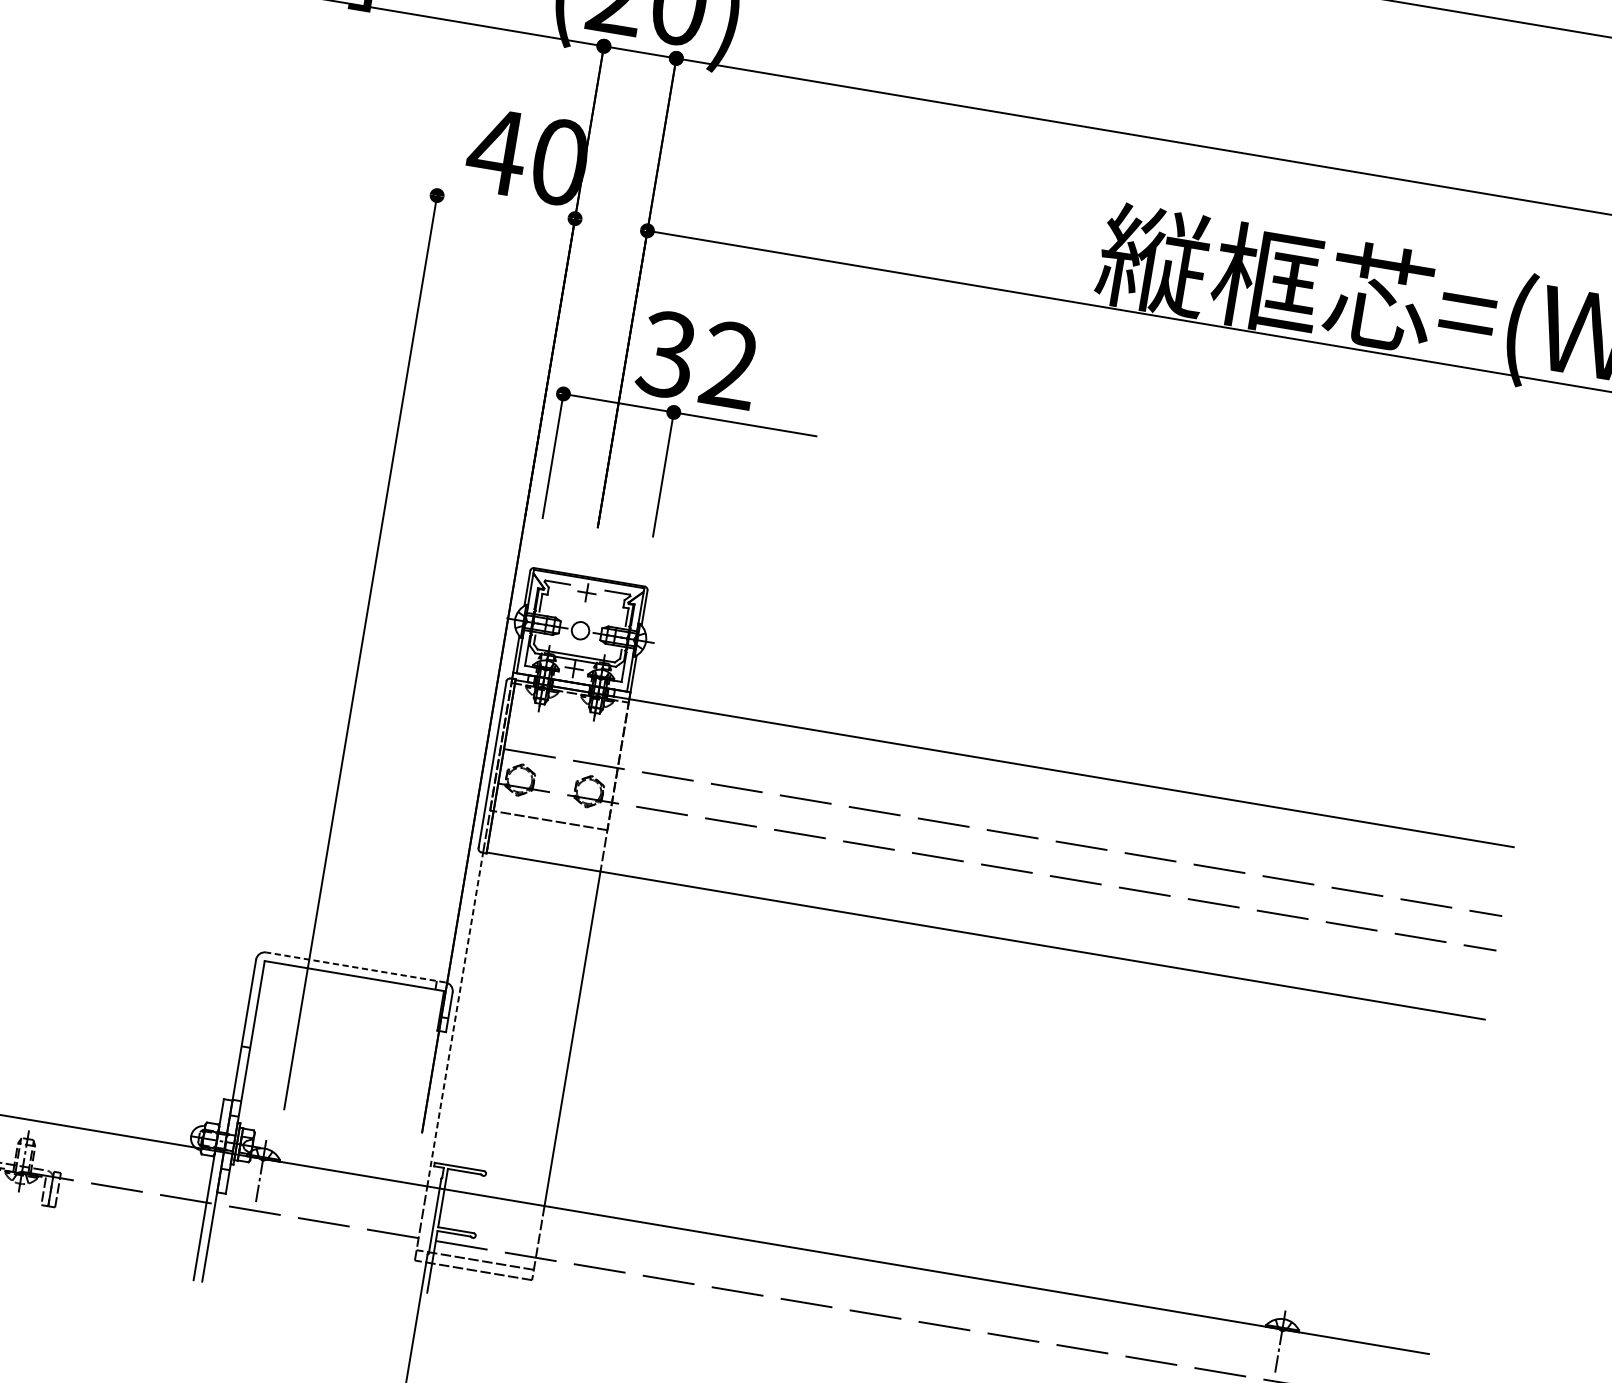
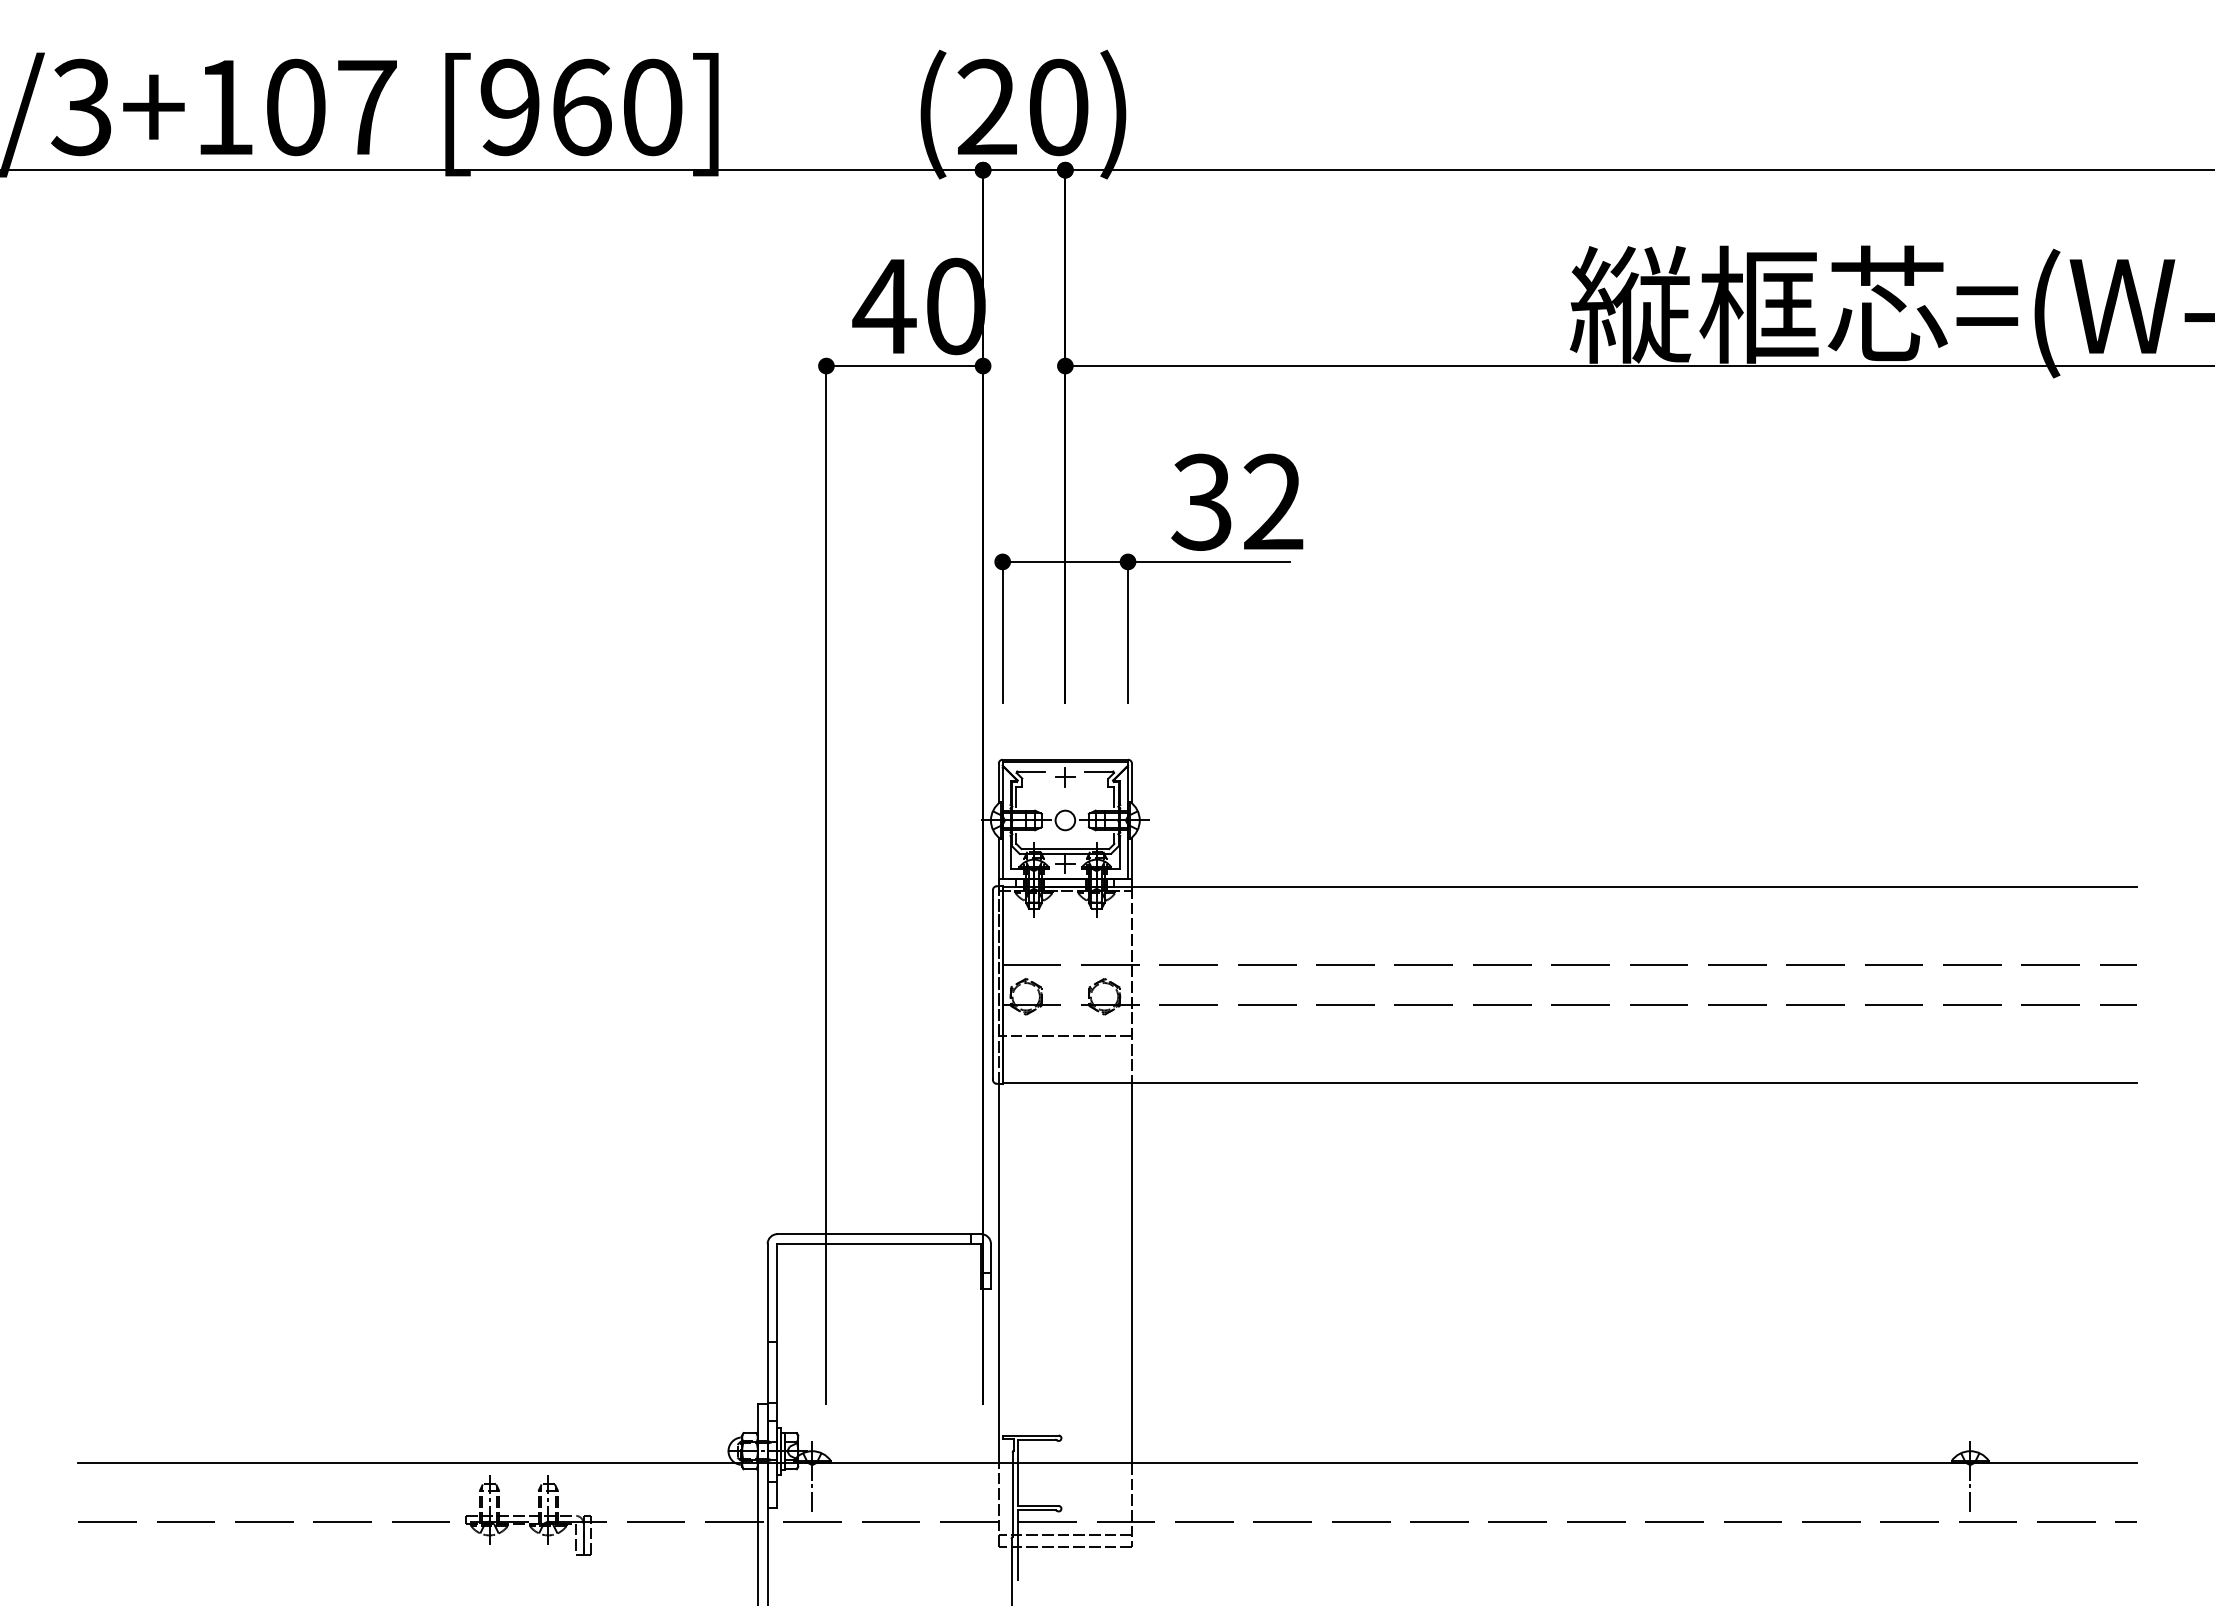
line: (505, 207) -> (904, 366), added
text: (698, 359) -> (1237, 501), moved
line: (355, 967) -> (879, 1234), dashed -> solid
line: (454, 1019) -> (998, 1273), dashed -> solid

